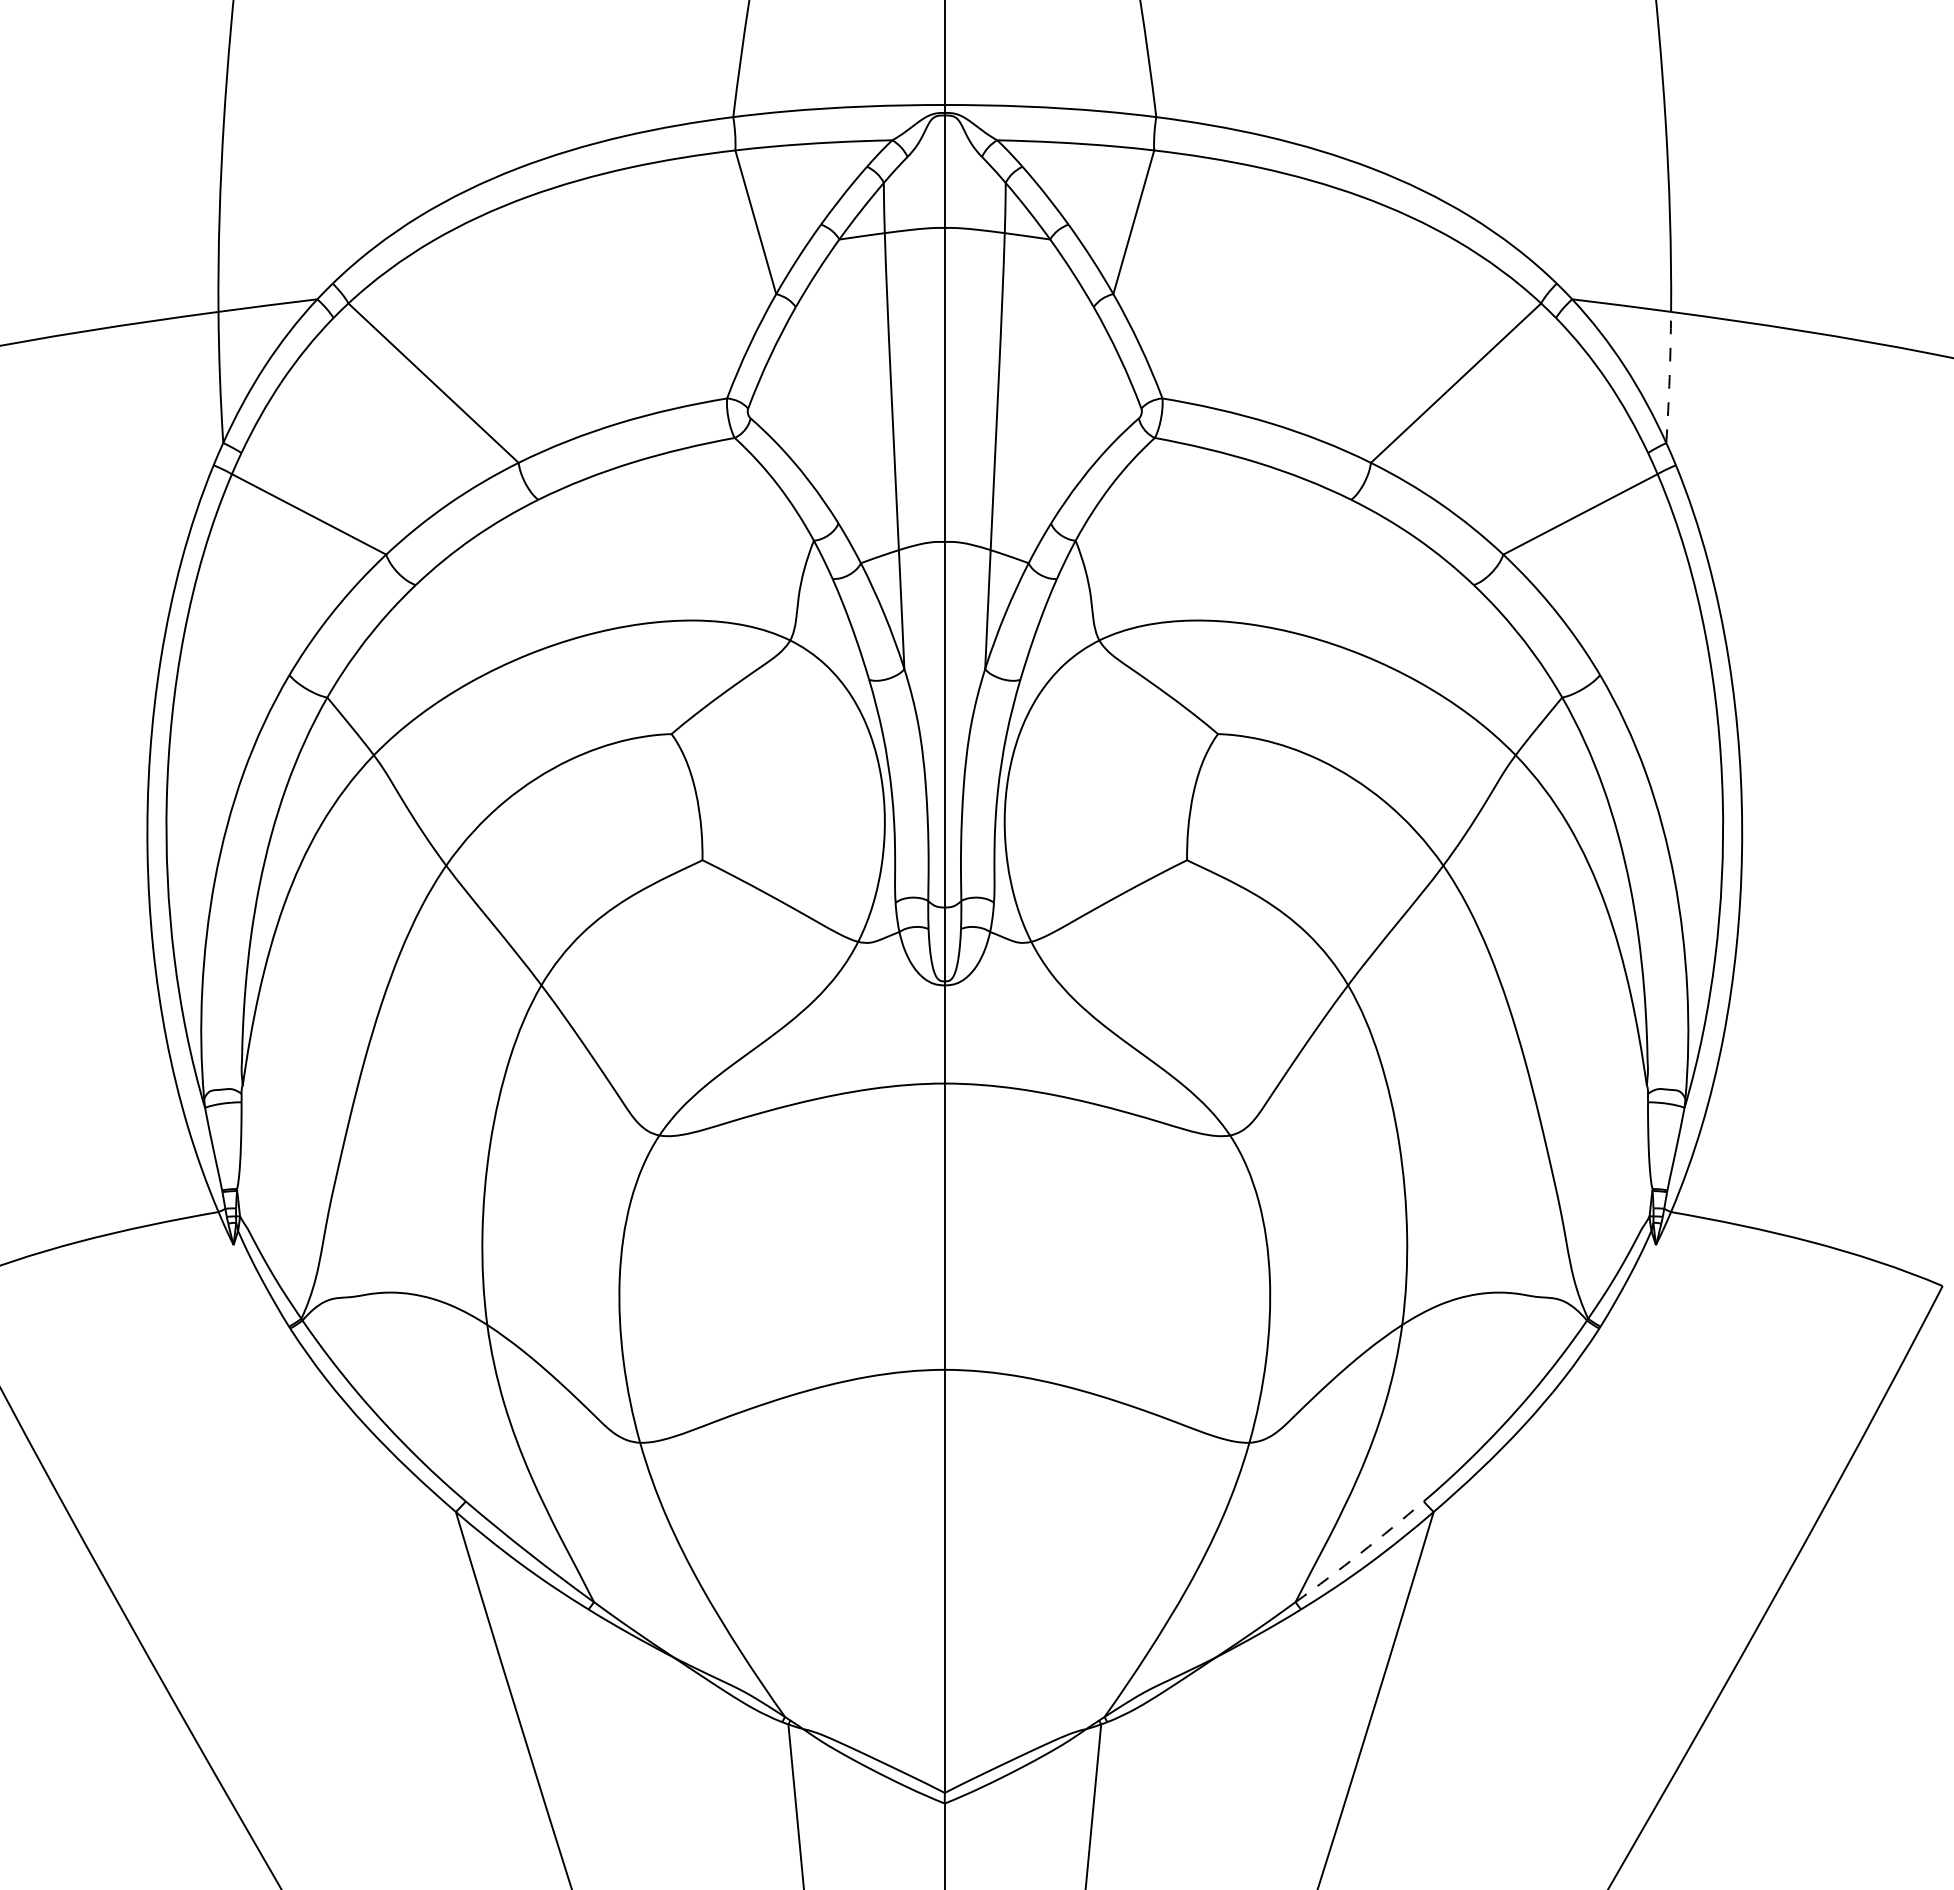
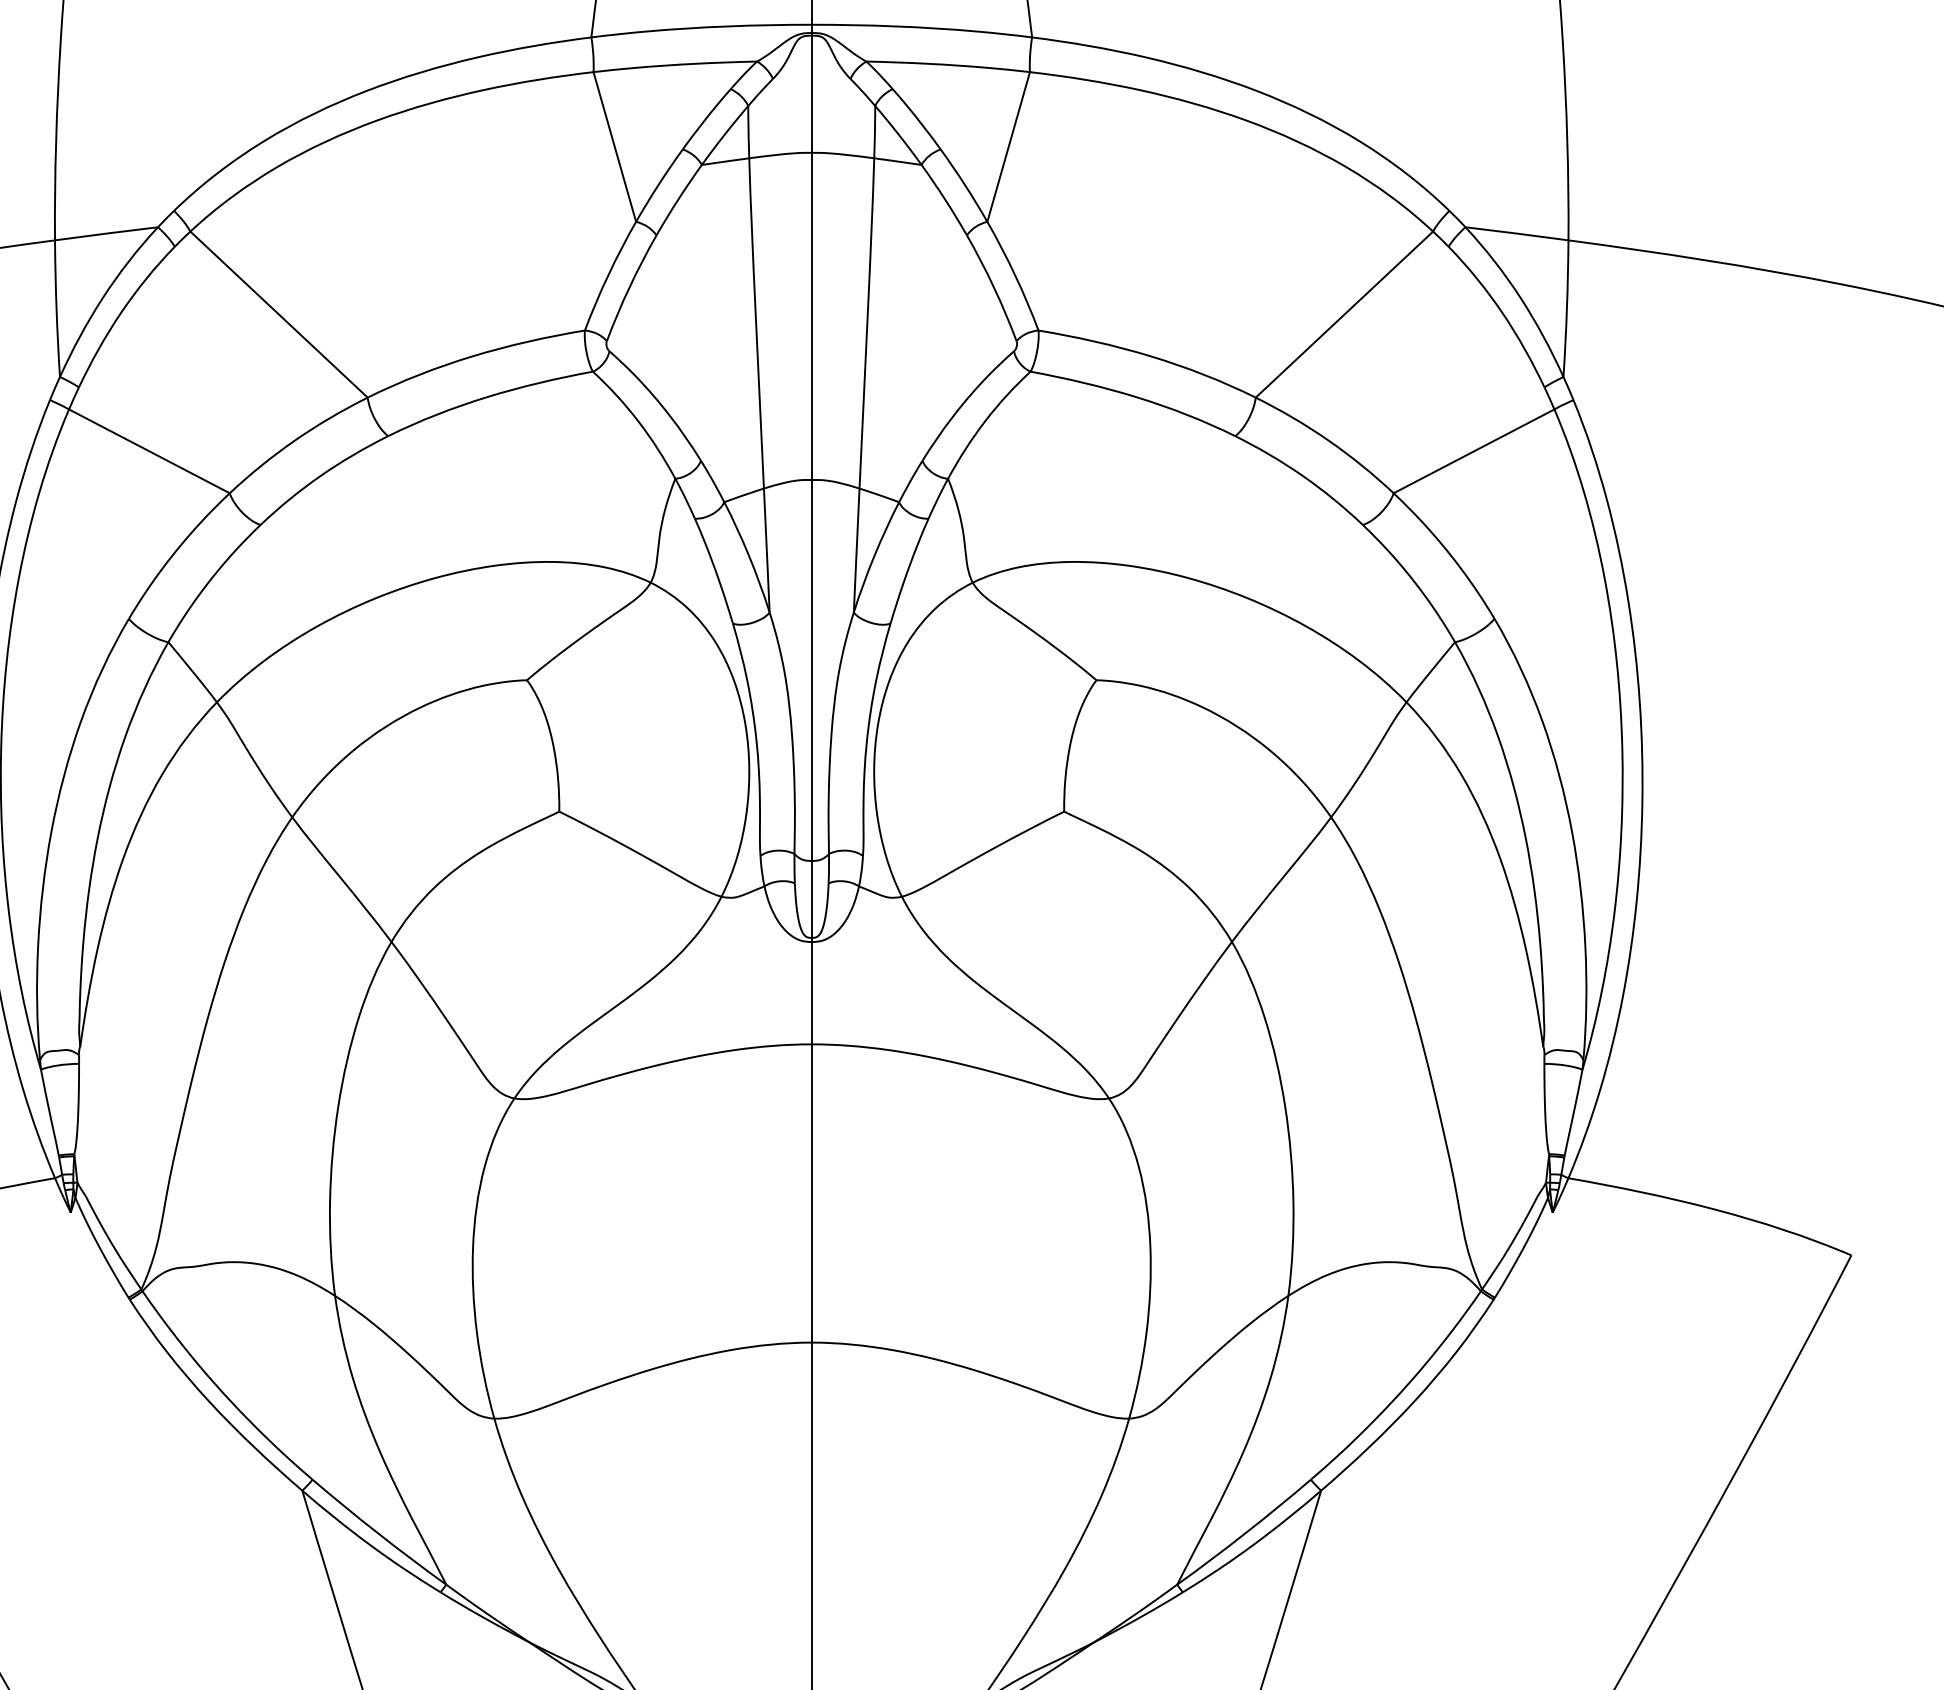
arc: (1669, 377) -> (1566, 308), dashed -> solid
arc: (1360, 1553) -> (1244, 1533), dashed -> solid

